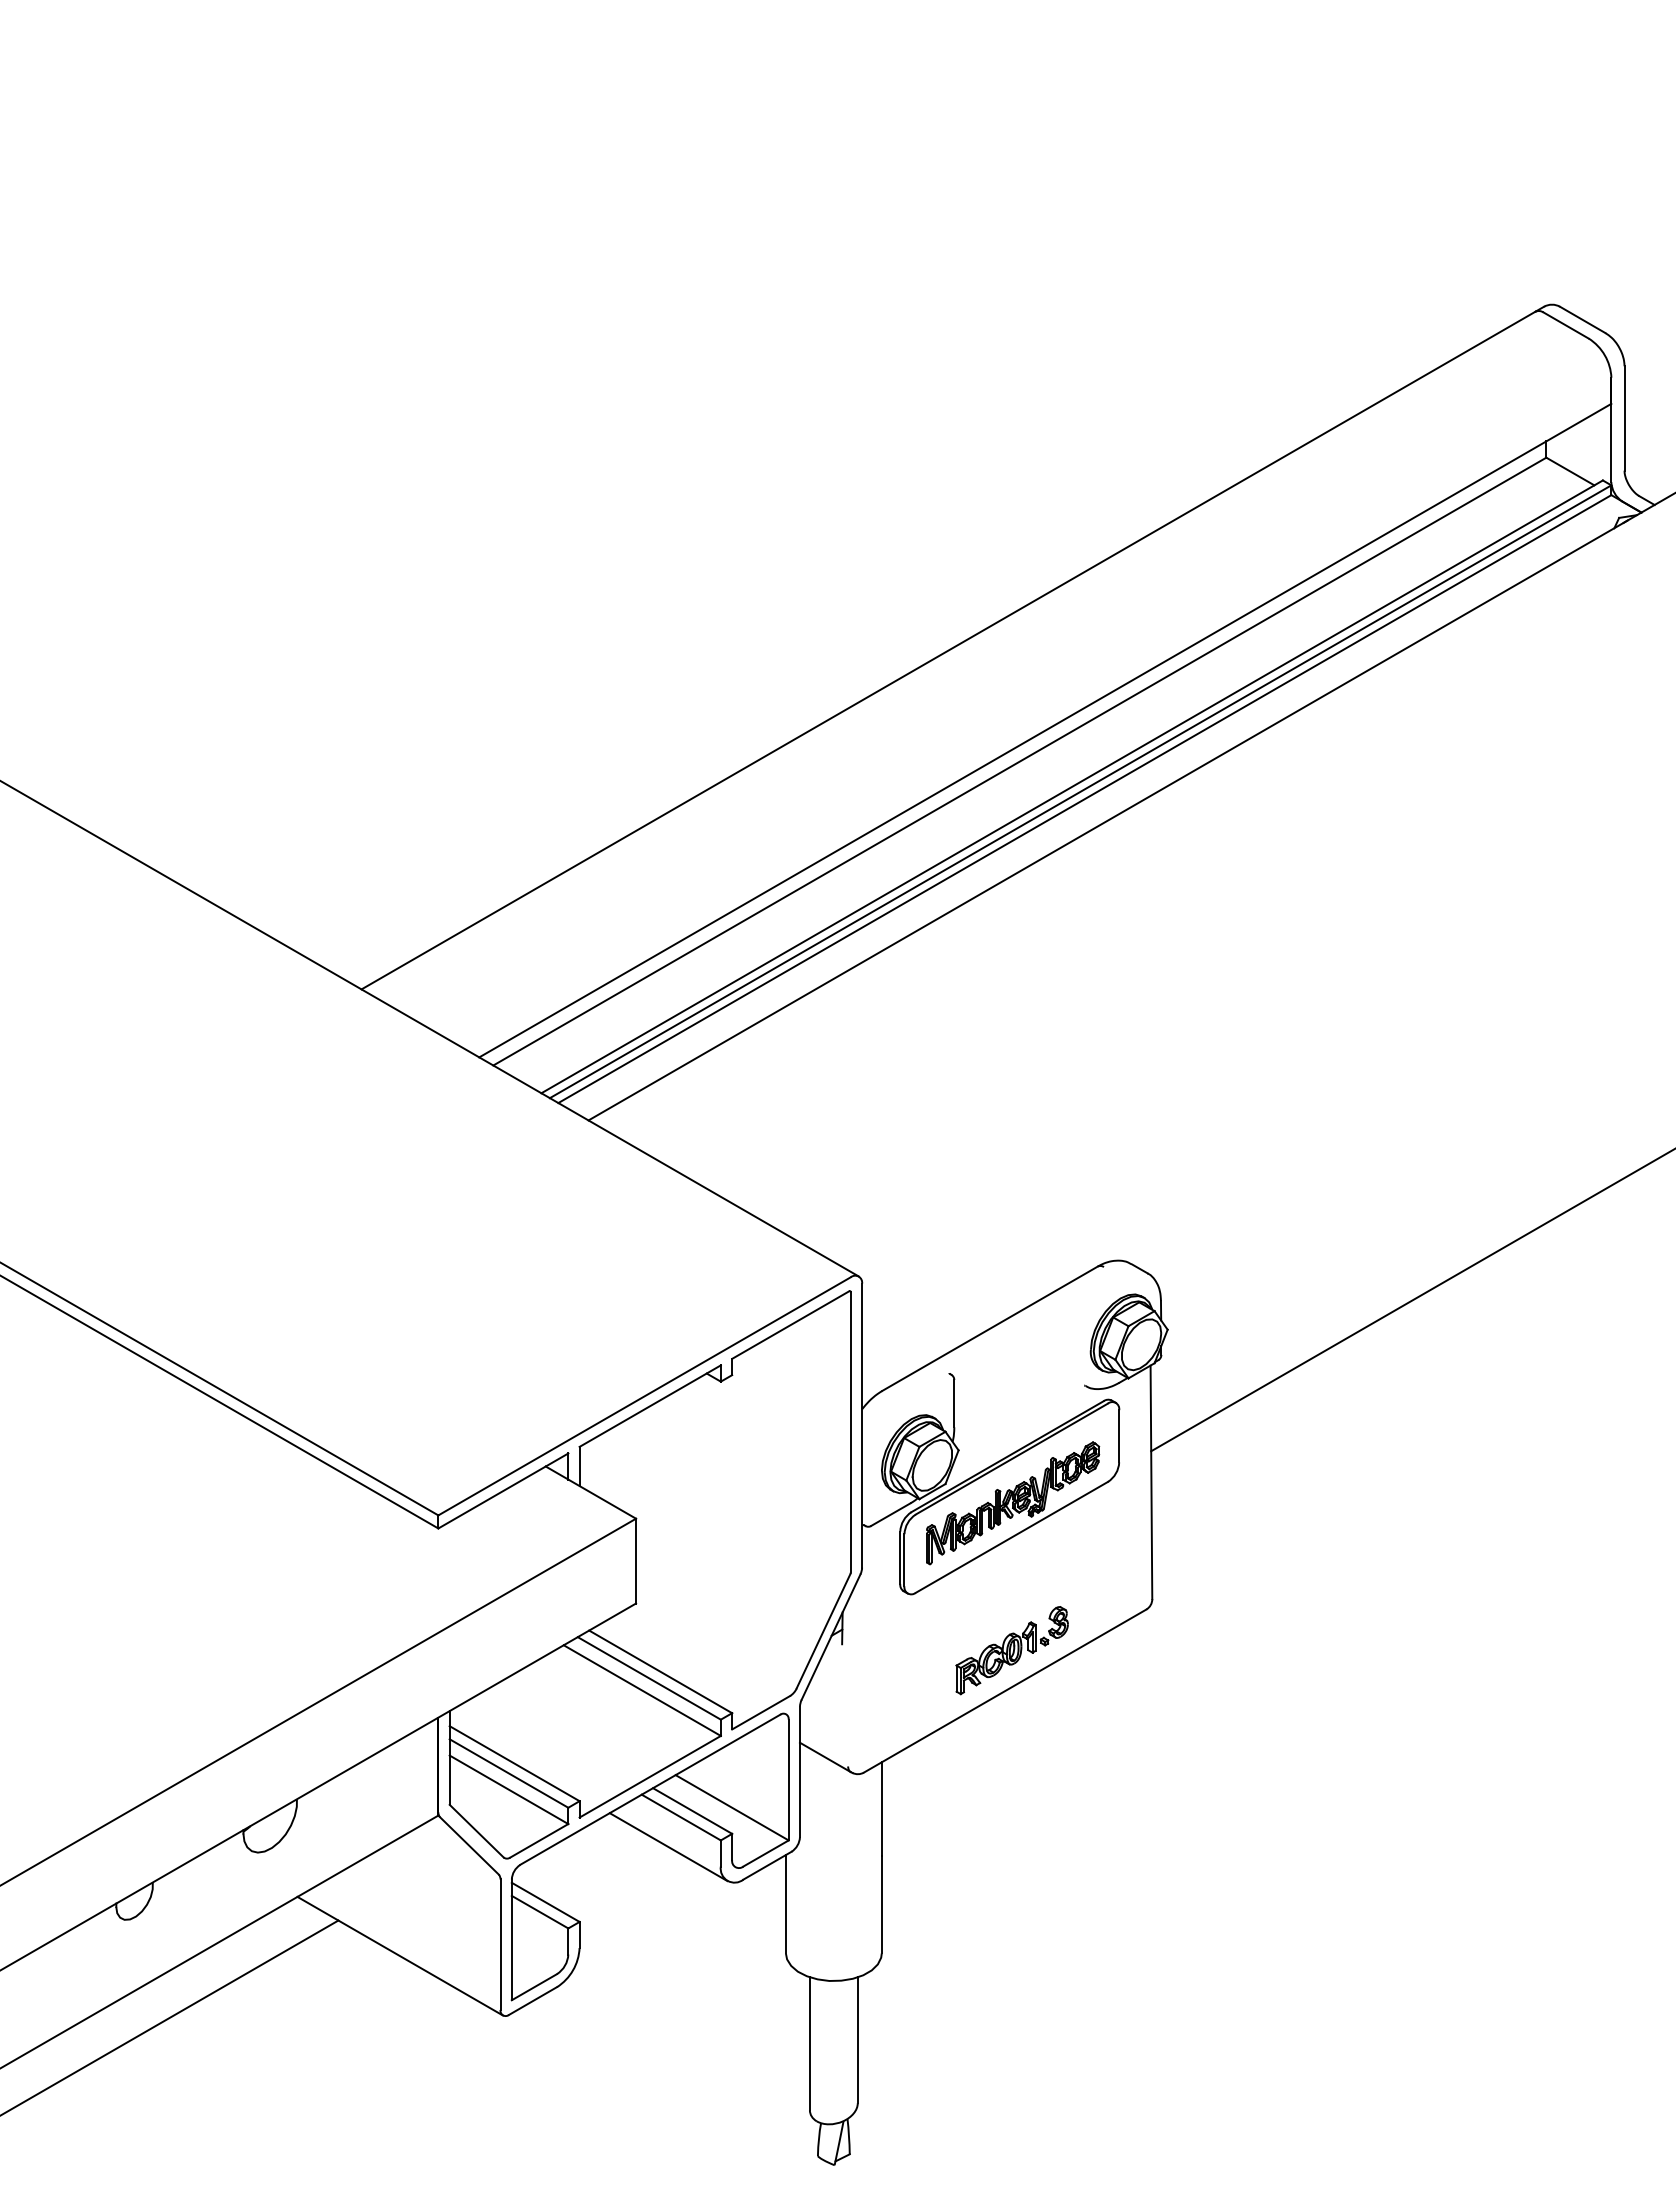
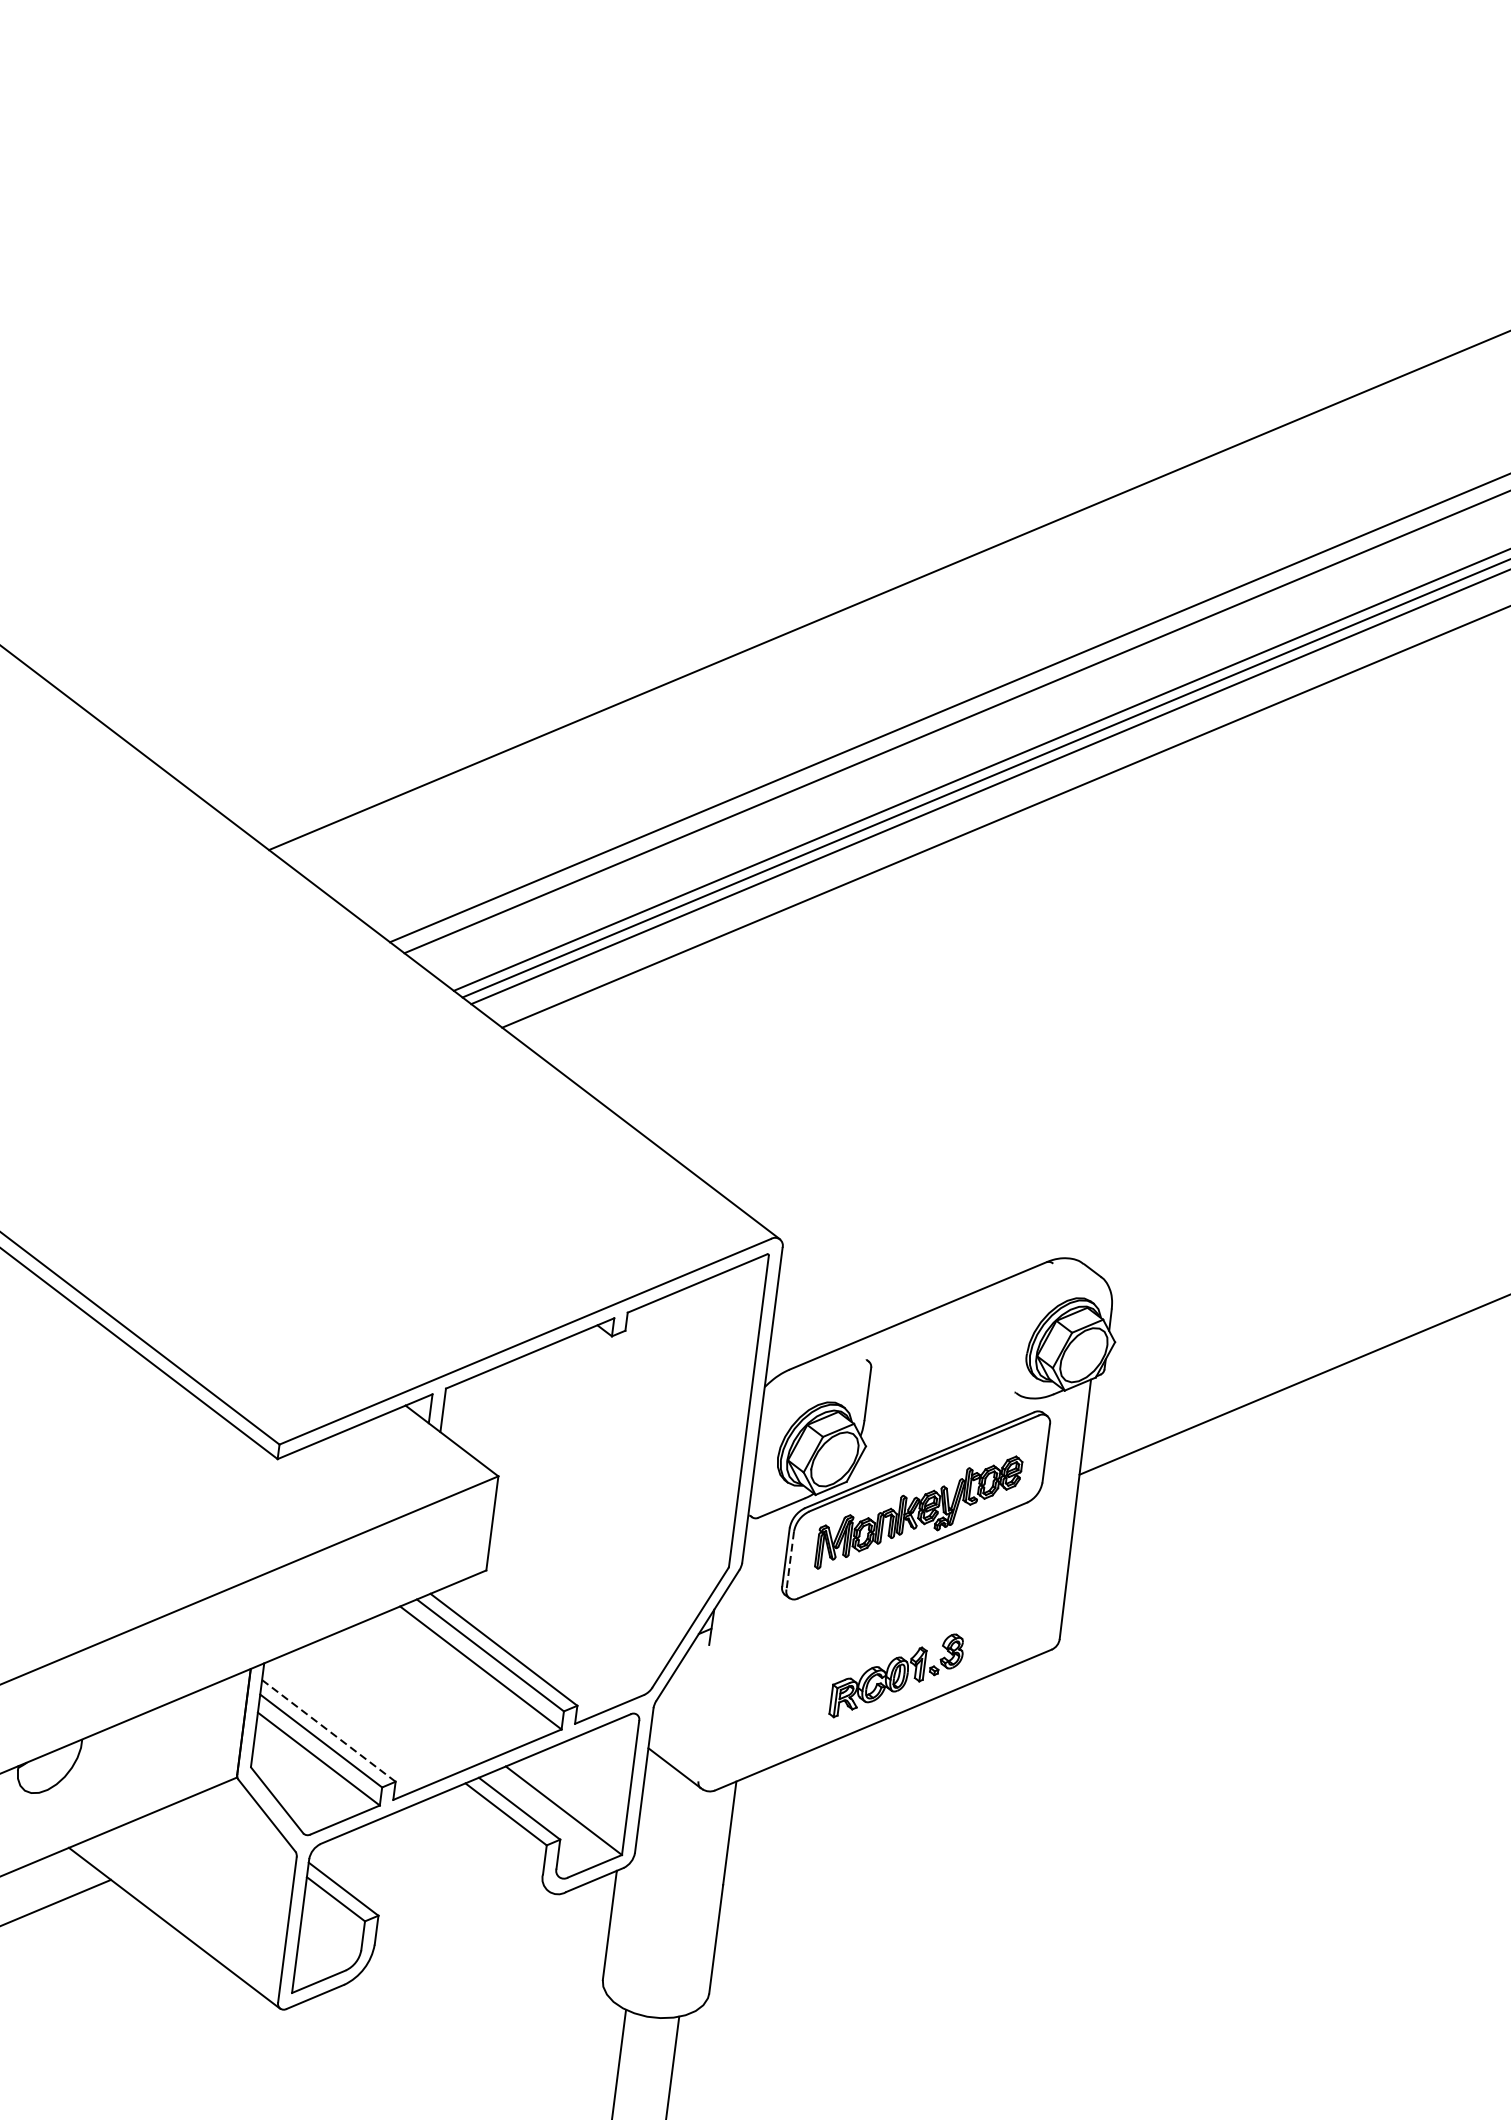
line: (904, 1560) -> (790, 1560), solid -> dashed
line: (514, 1763) -> (328, 1730), solid -> dashed
line: (668, 1847) -> (487, 1845), removed

